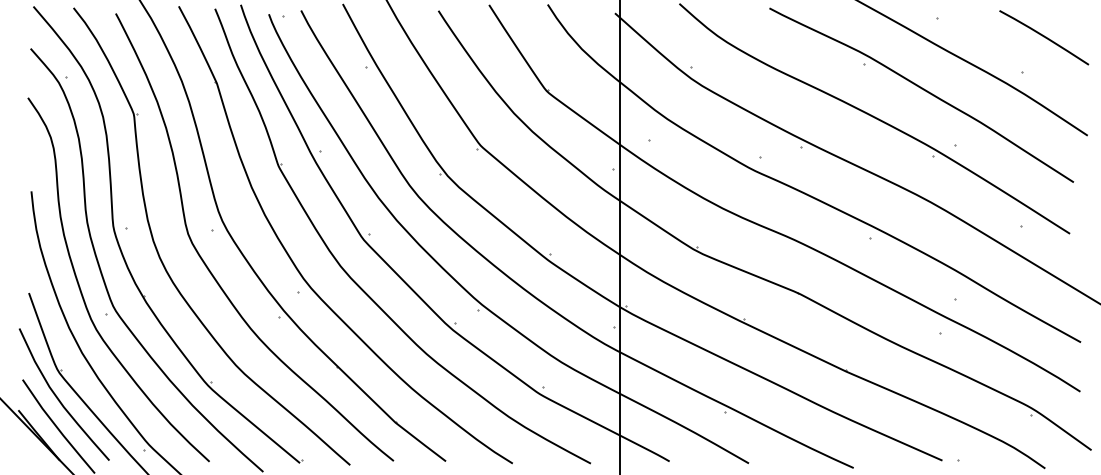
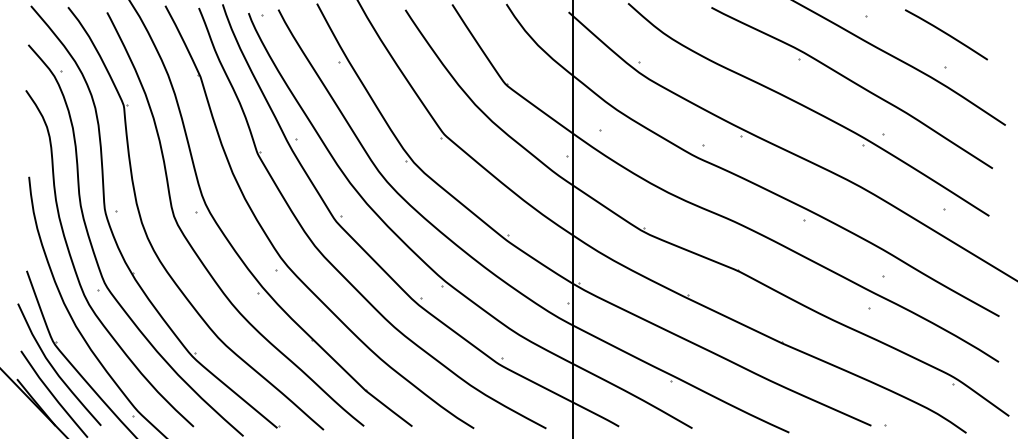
curve: (1044, 37) -> (946, 34), moved

